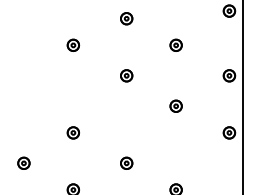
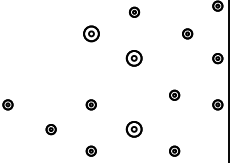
part: (72, 44) -> (90, 33), size x1.6
part: (175, 44) -> (187, 33), moved
part: (126, 75) -> (134, 58), size x1.6
part: (175, 105) -> (174, 94), moved
part: (126, 163) -> (134, 129), size x1.6

